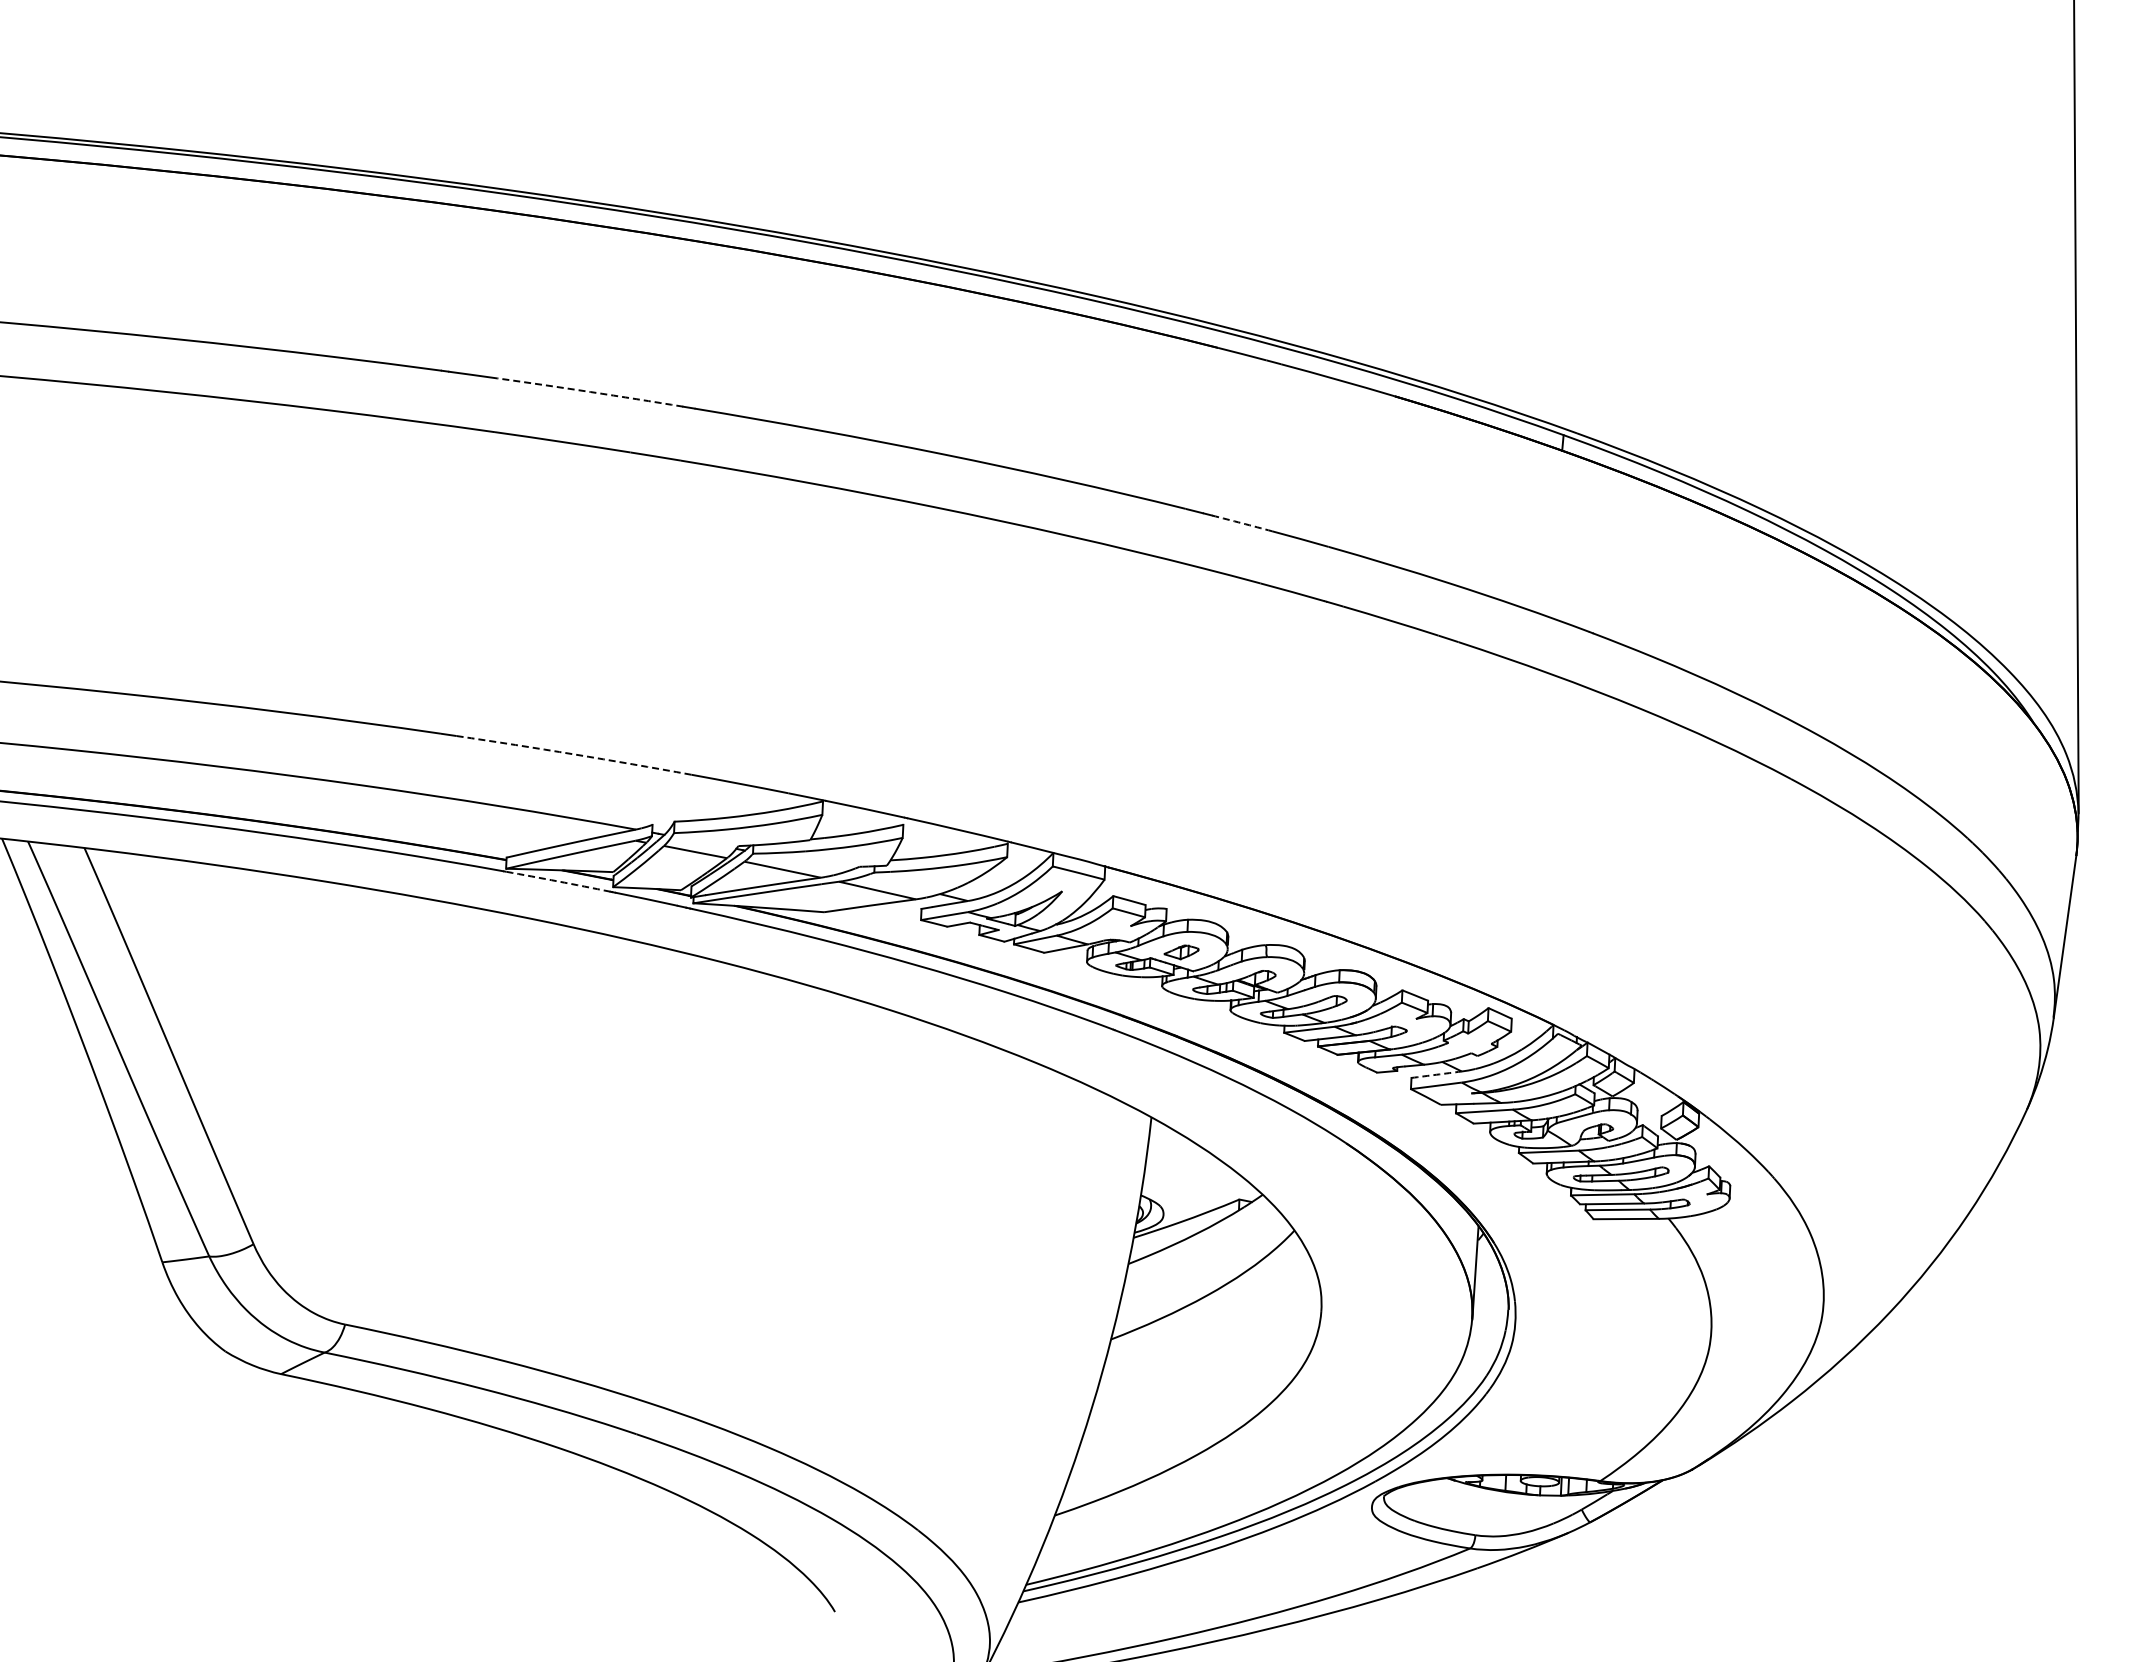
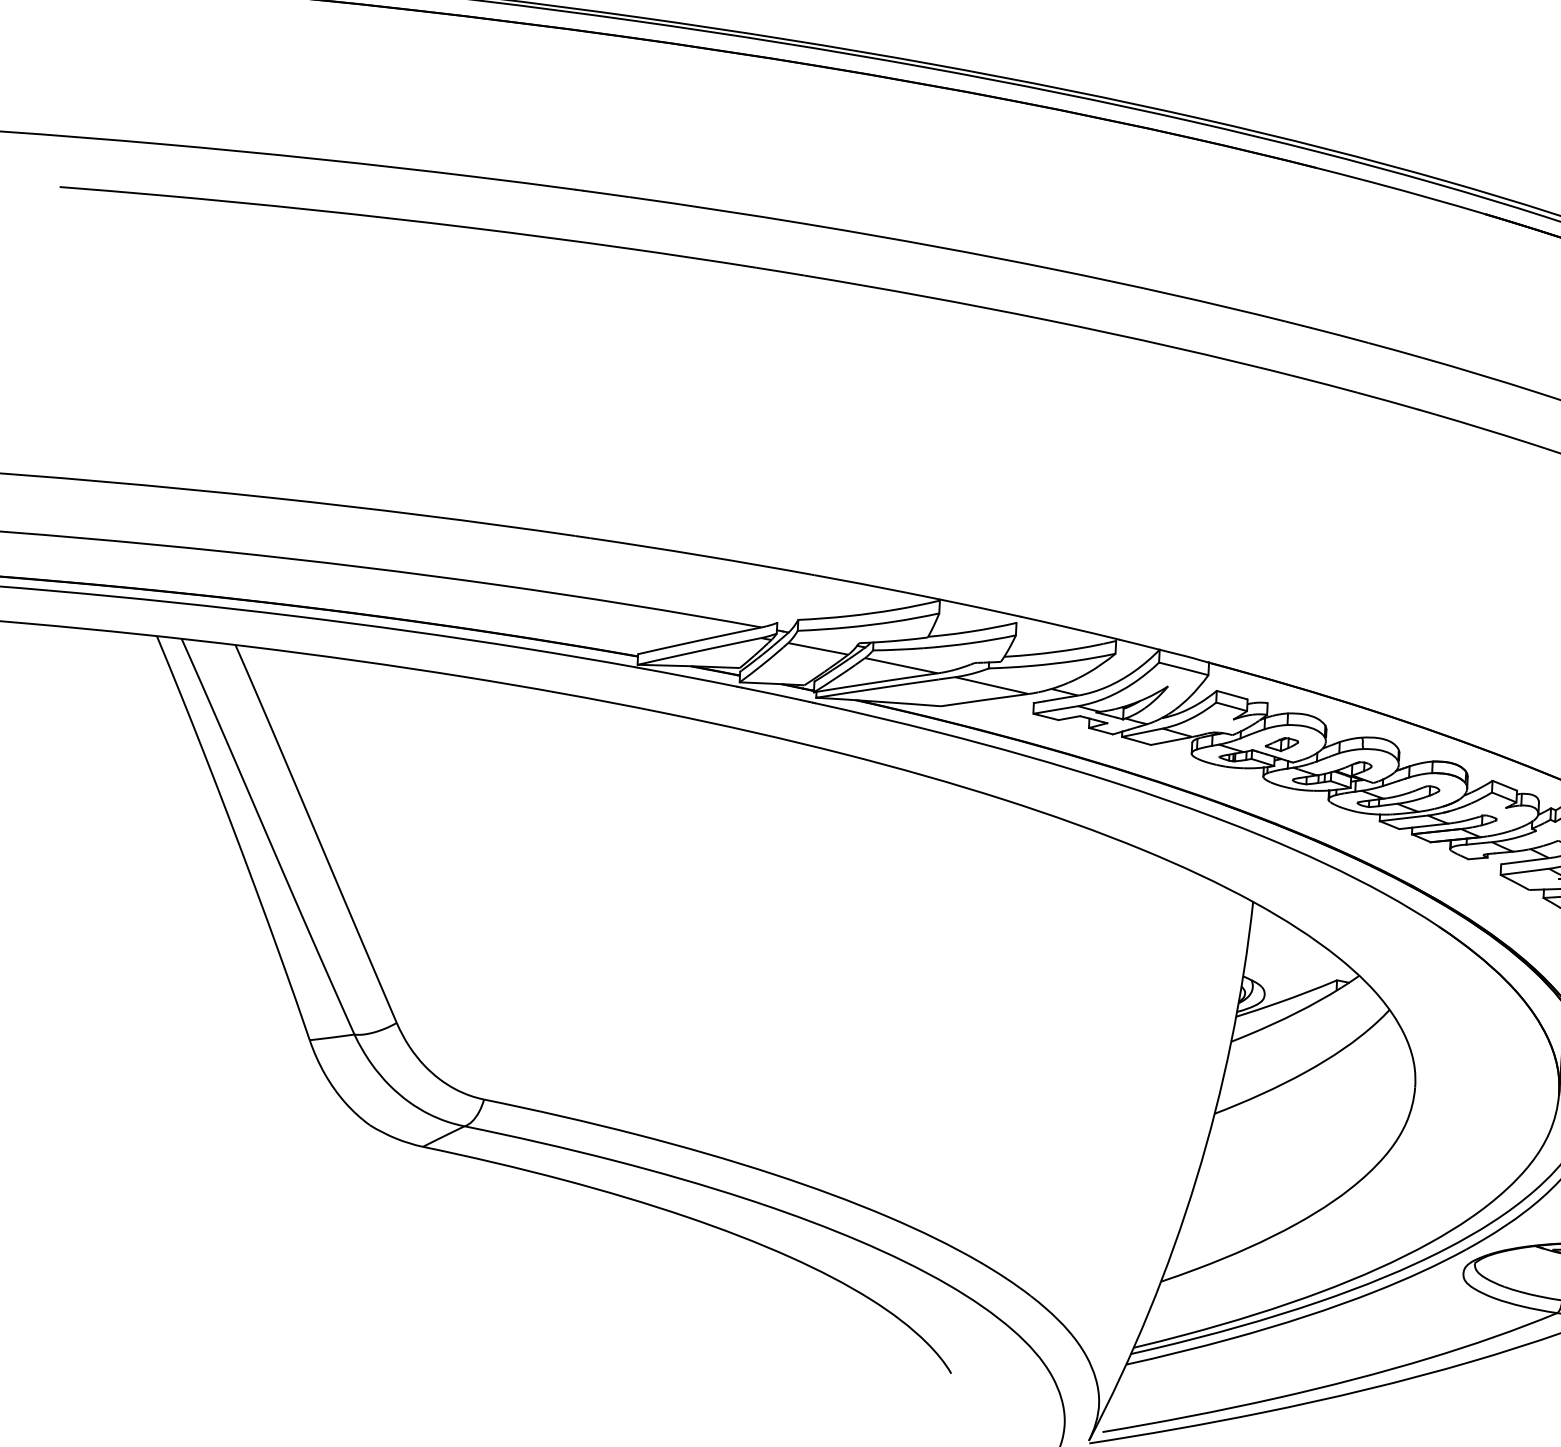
arc: (590, 392) -> (718, 210), dashed -> solid
arc: (1242, 523) -> (1339, 335), dashed -> solid
arc: (574, 754) -> (702, 555), dashed -> solid
arc: (558, 881) -> (687, 676), dashed -> solid
arc: (1436, 1074) -> (1525, 861), dashed -> solid

